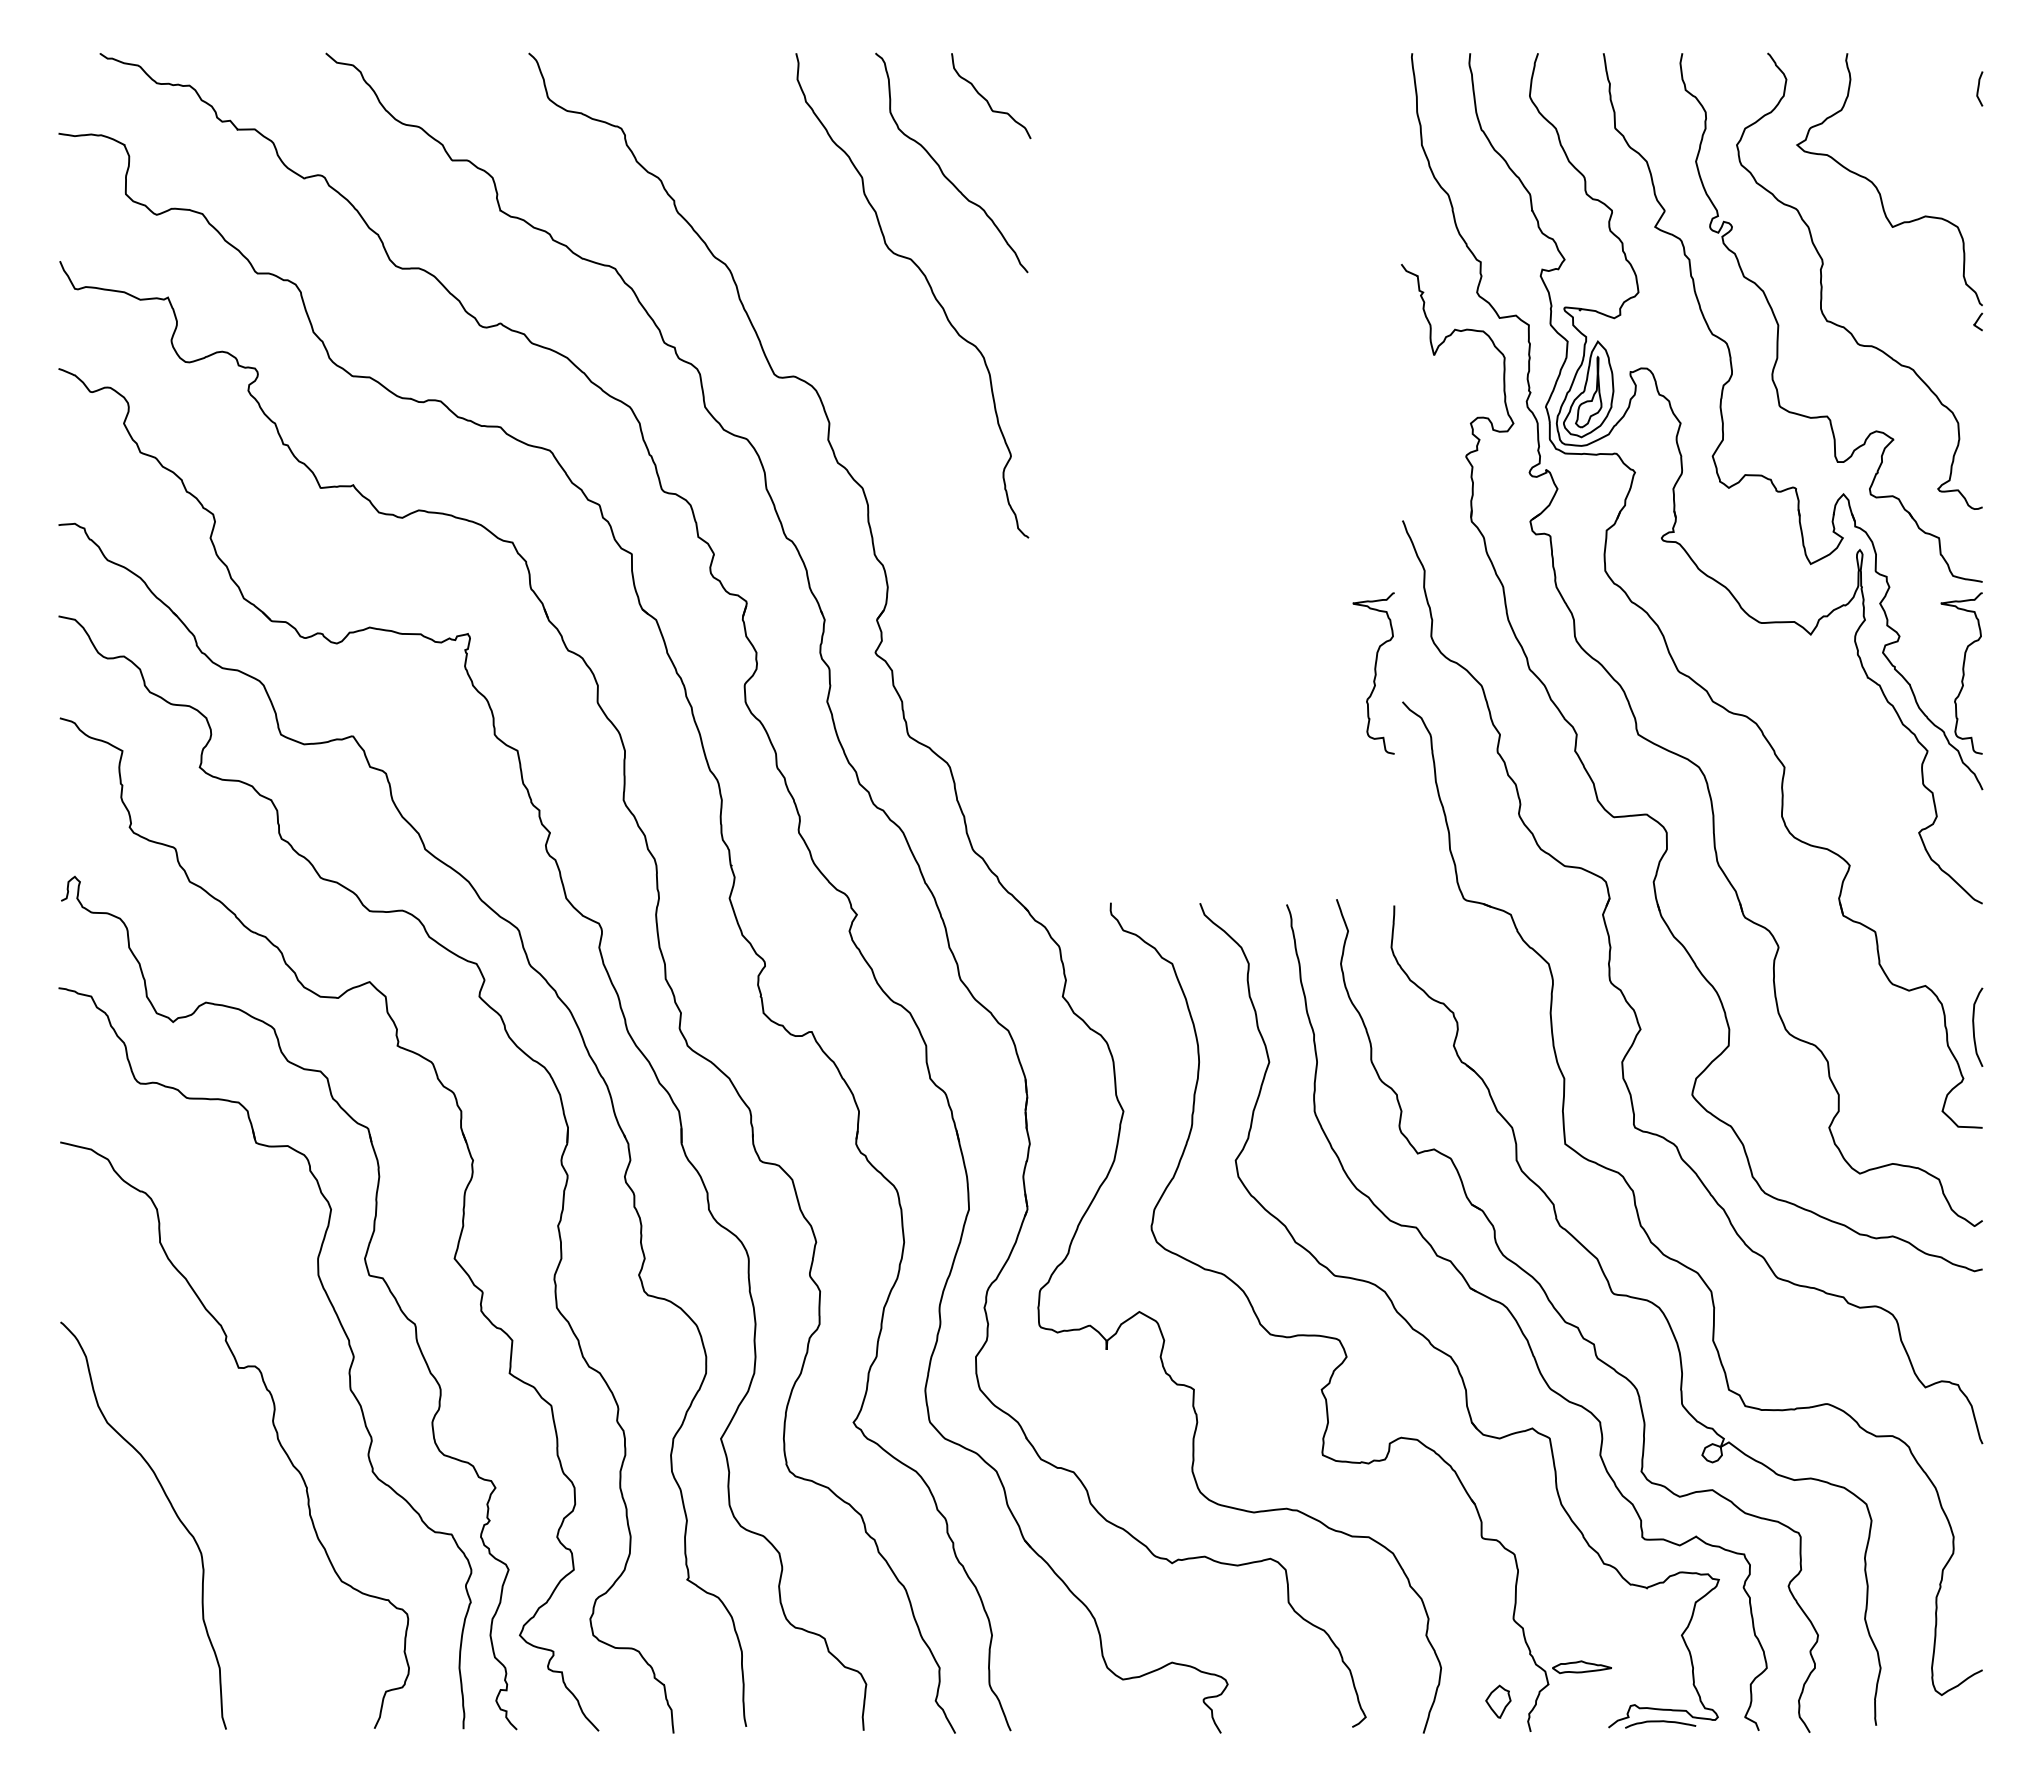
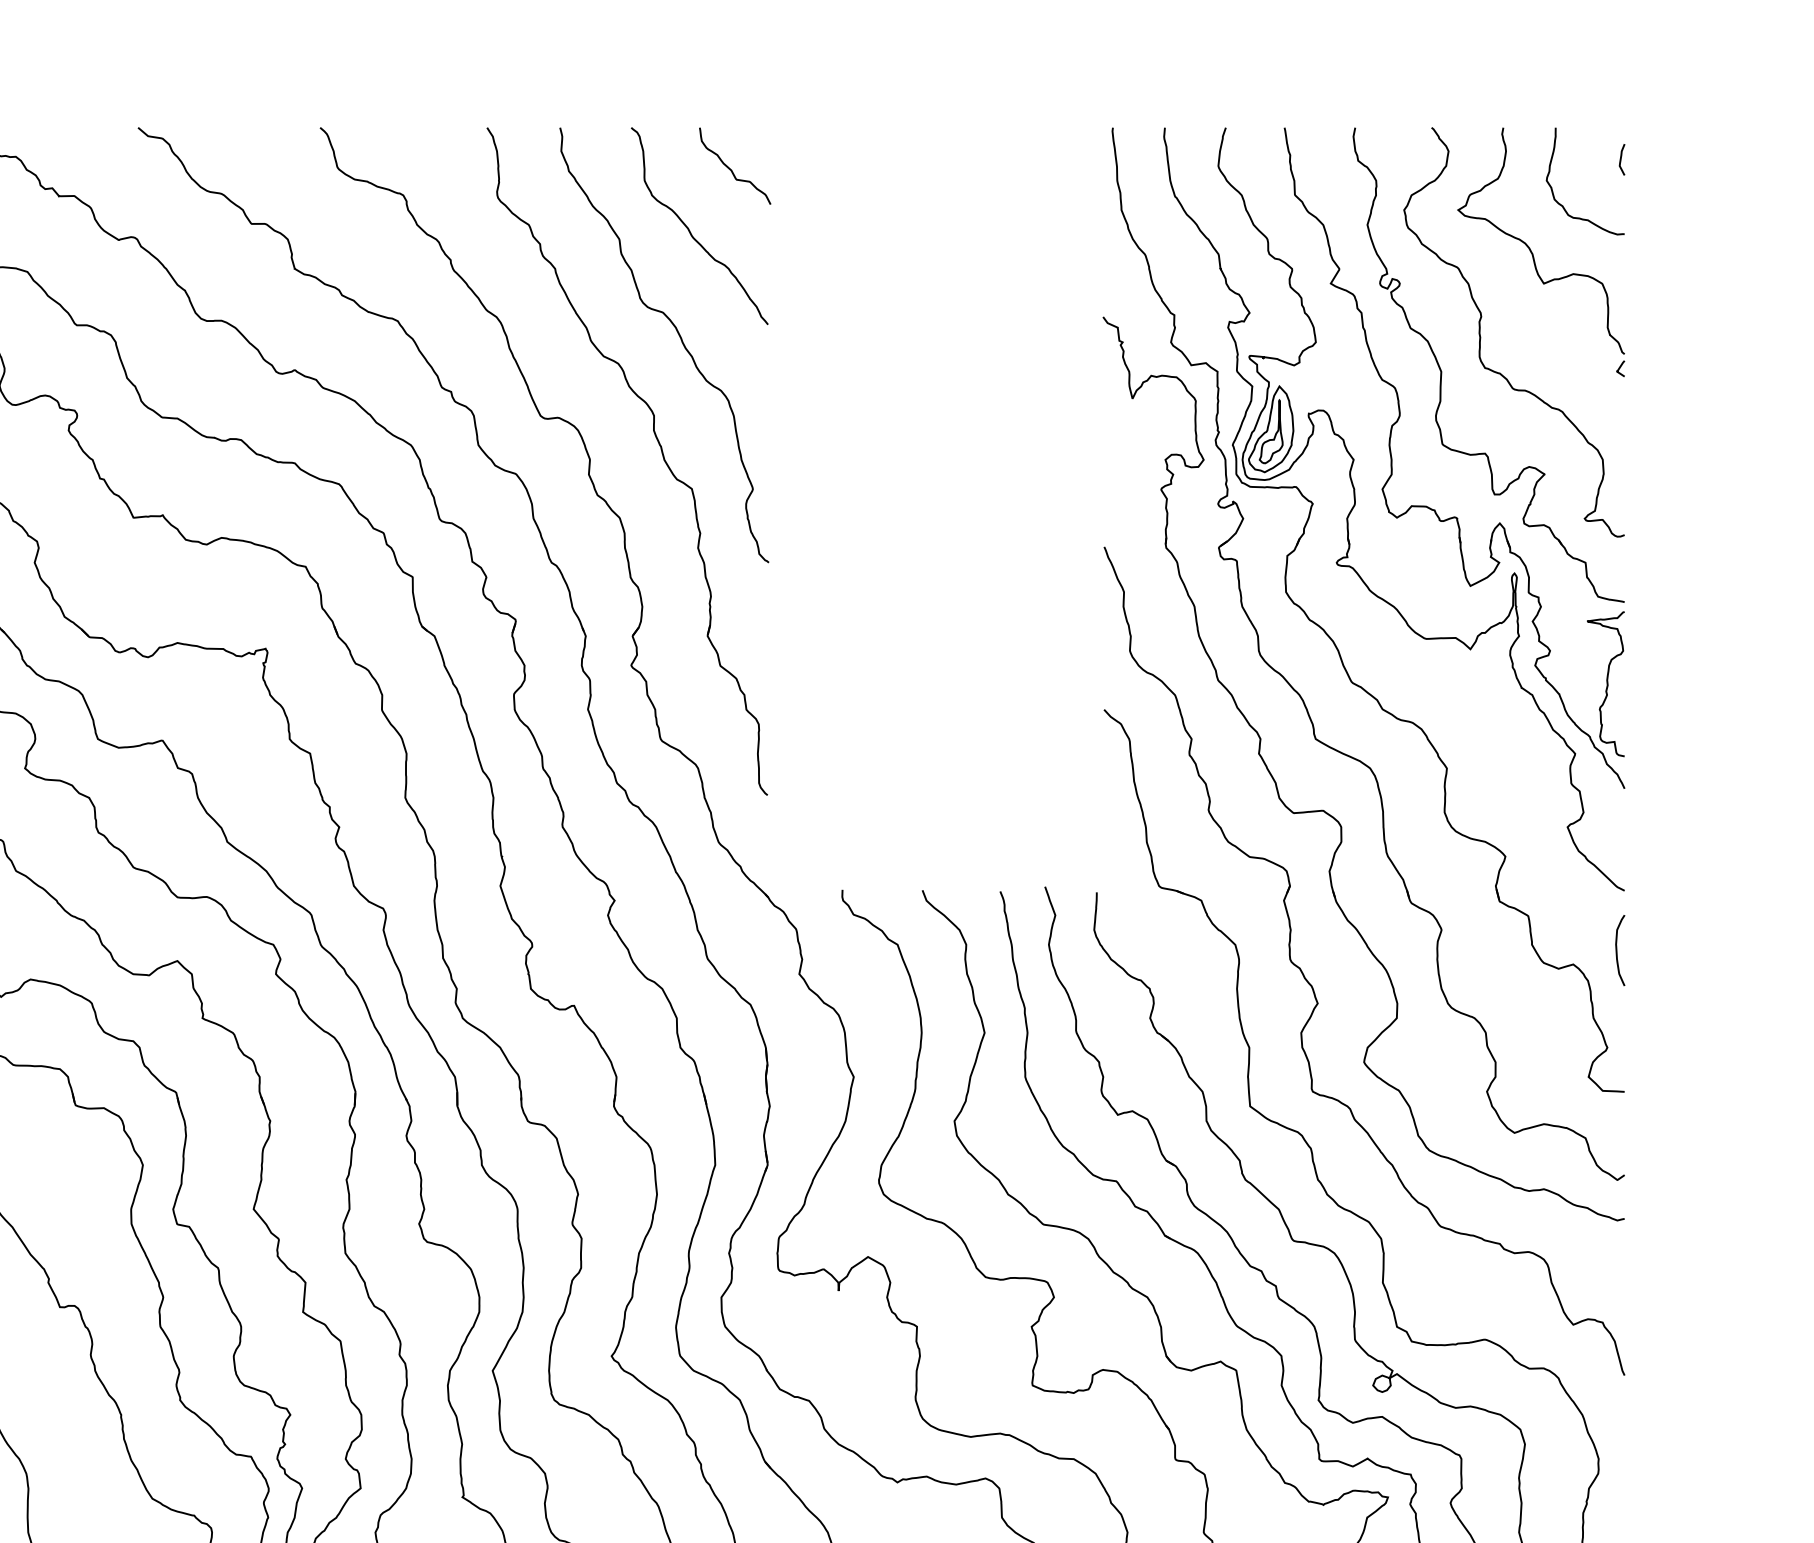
curve: (1912, 138) -> (1561, 204), added
part: (909, 417) -> (661, 454), added
curve: (1374, 673) -> (1079, 684), removed
curve: (1974, 1026) -> (1617, 949), moved

